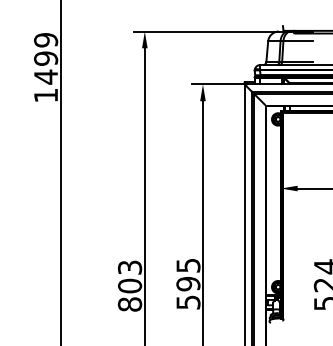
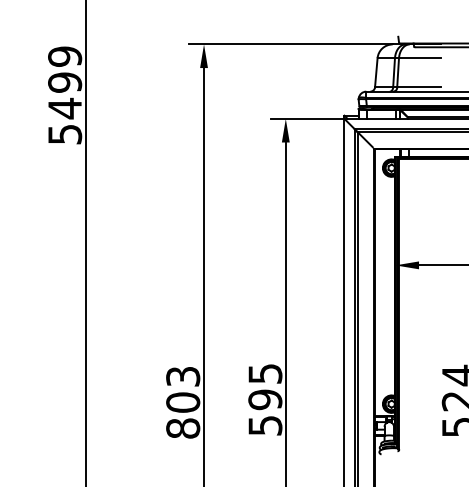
text: (46, 95) -> (65, 134), 1499 -> 5499

